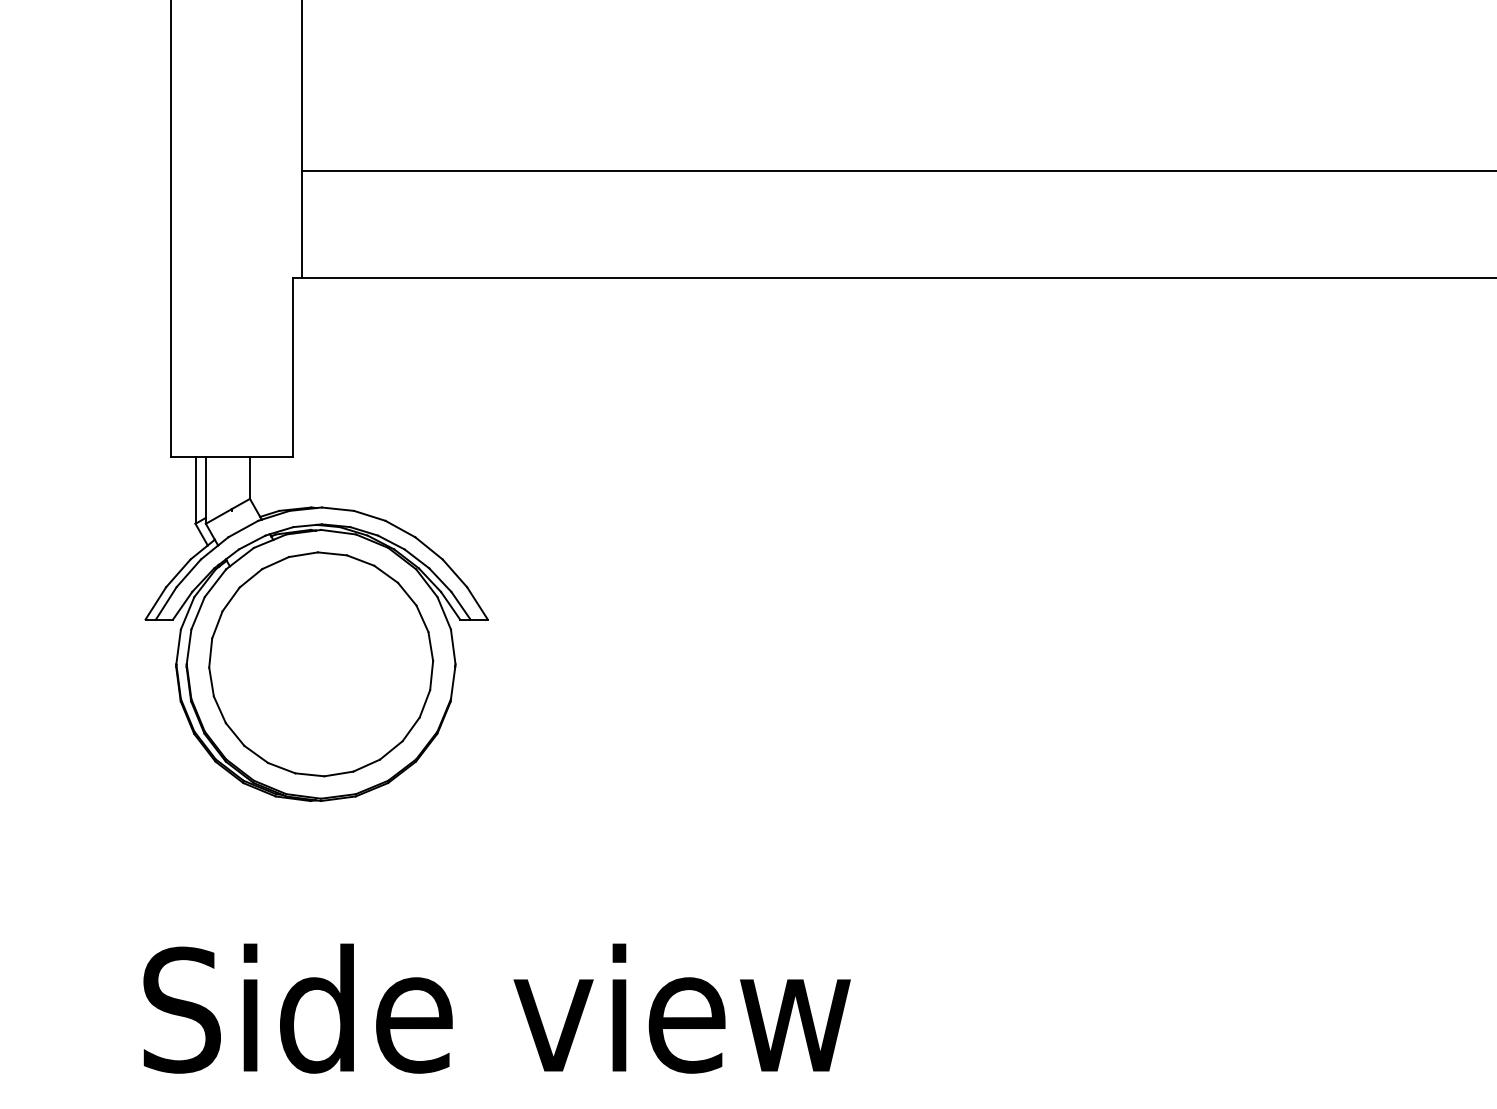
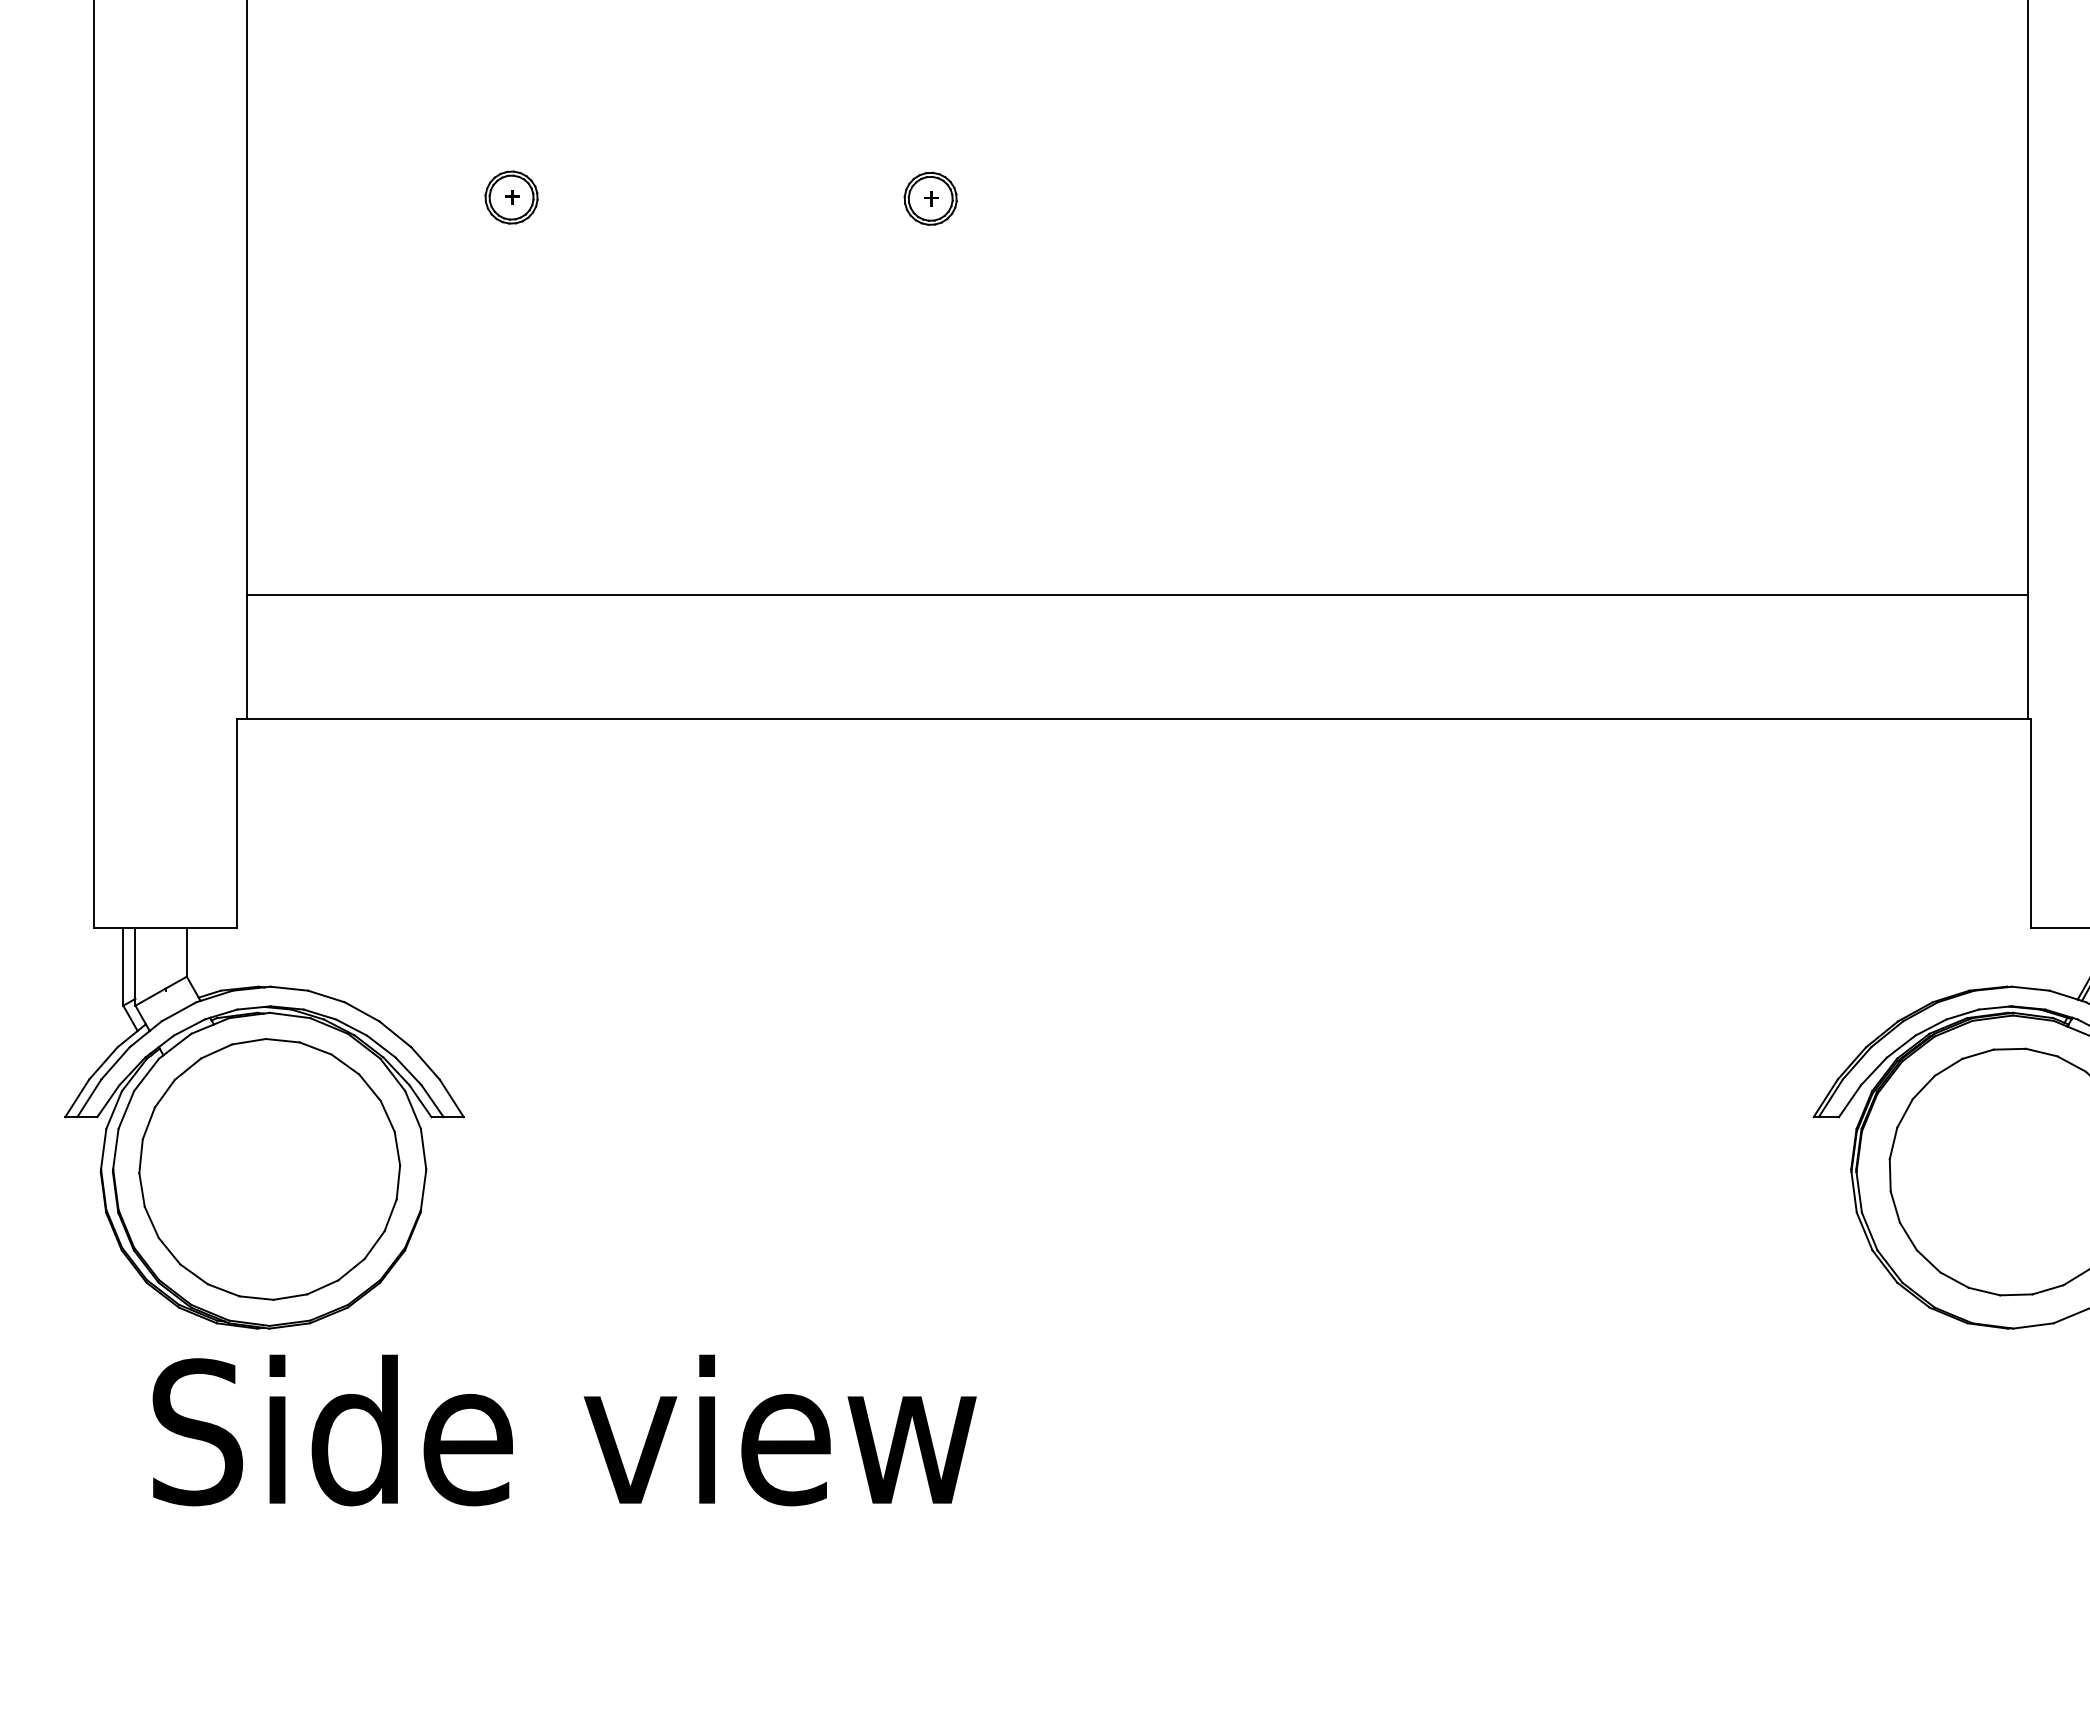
text: (496, 1008) -> (564, 1430), moved

